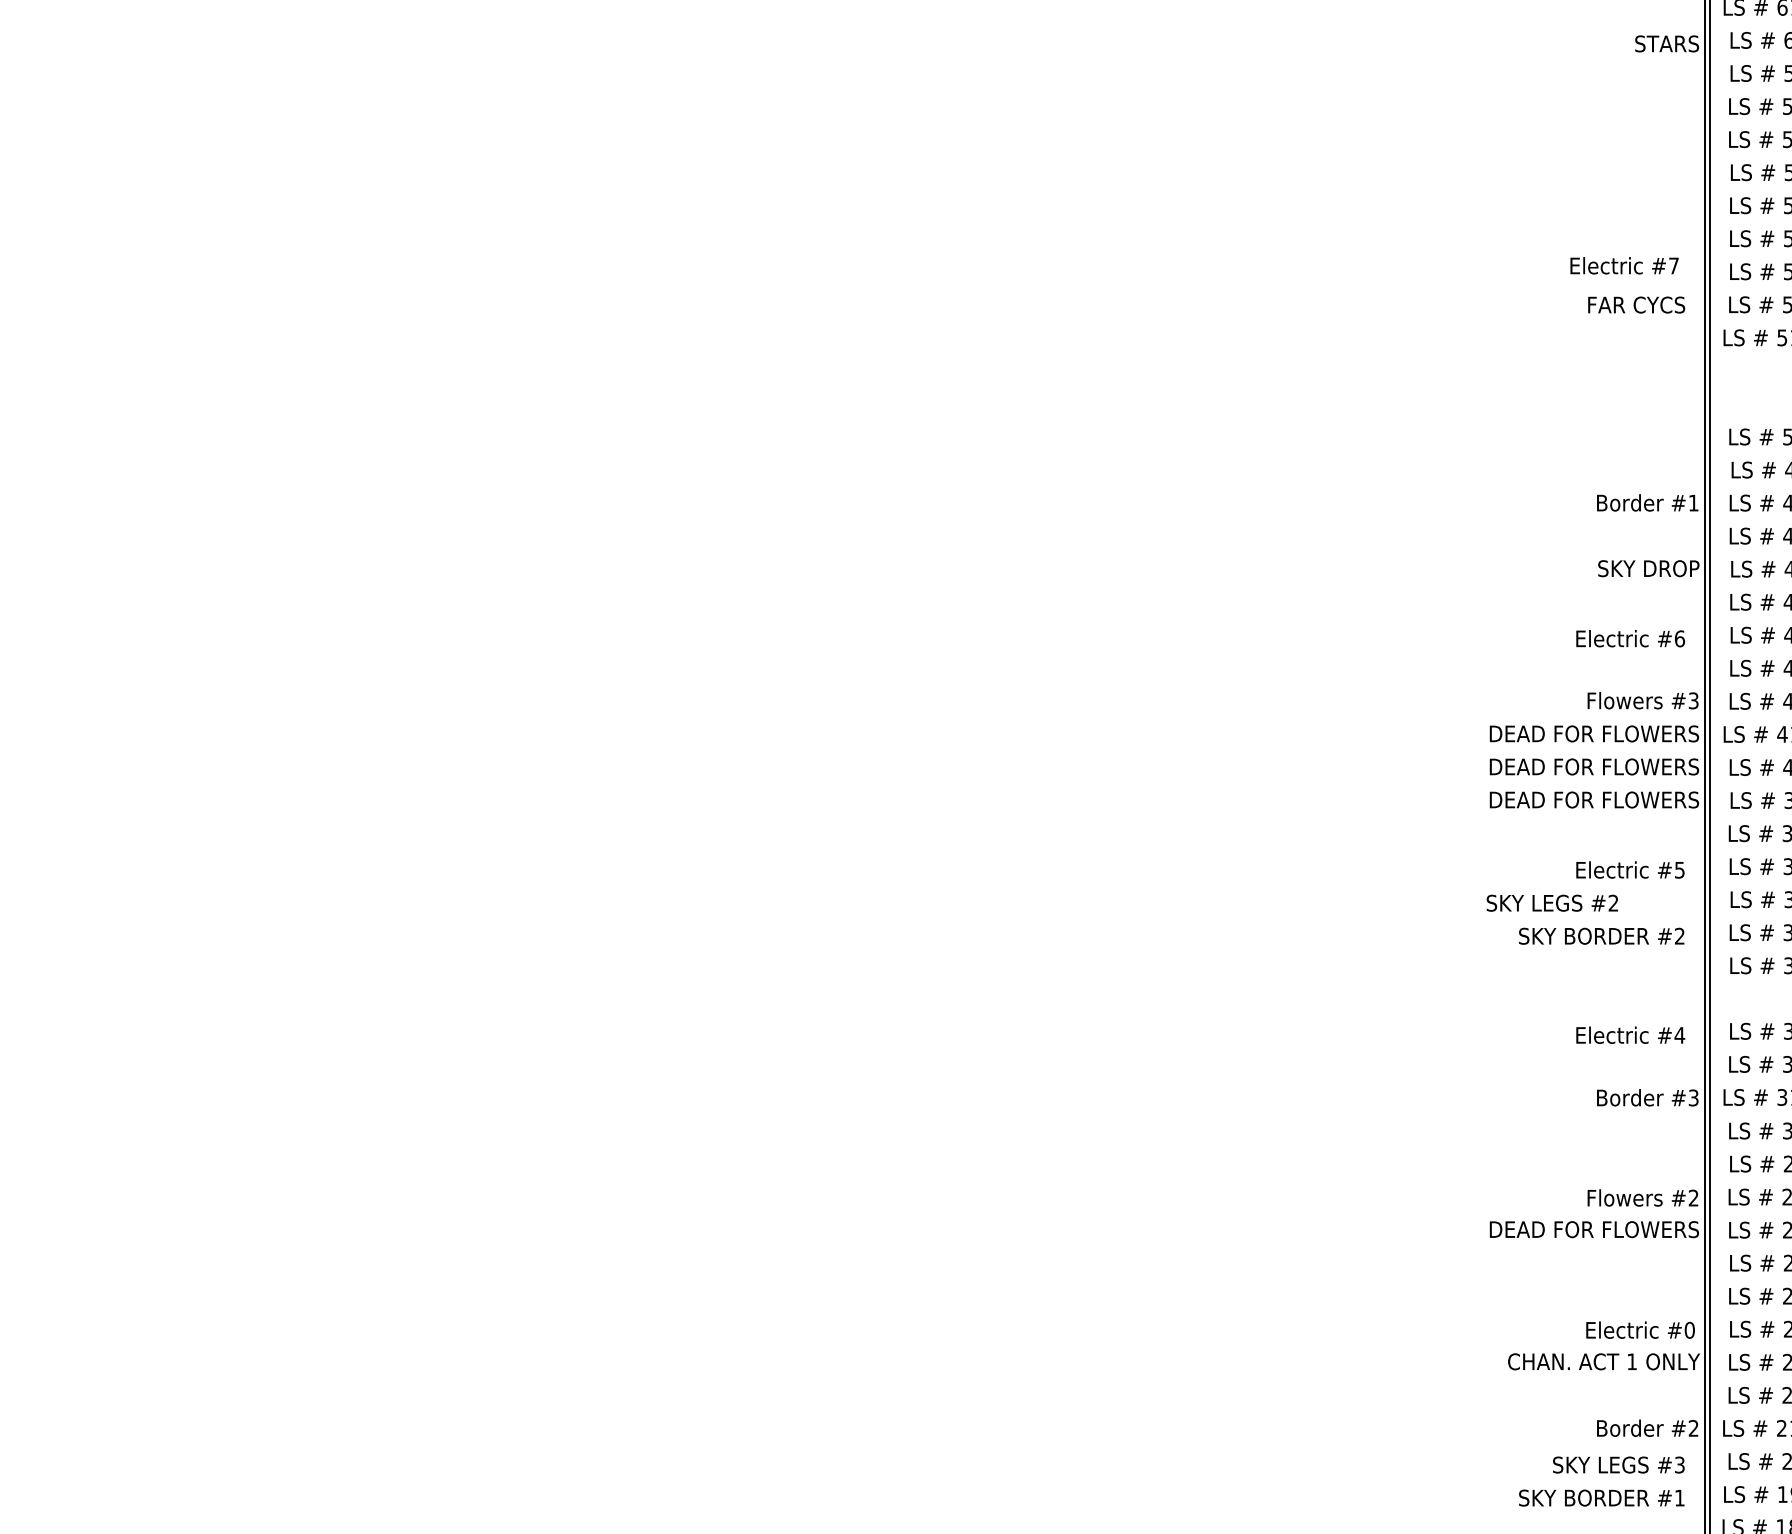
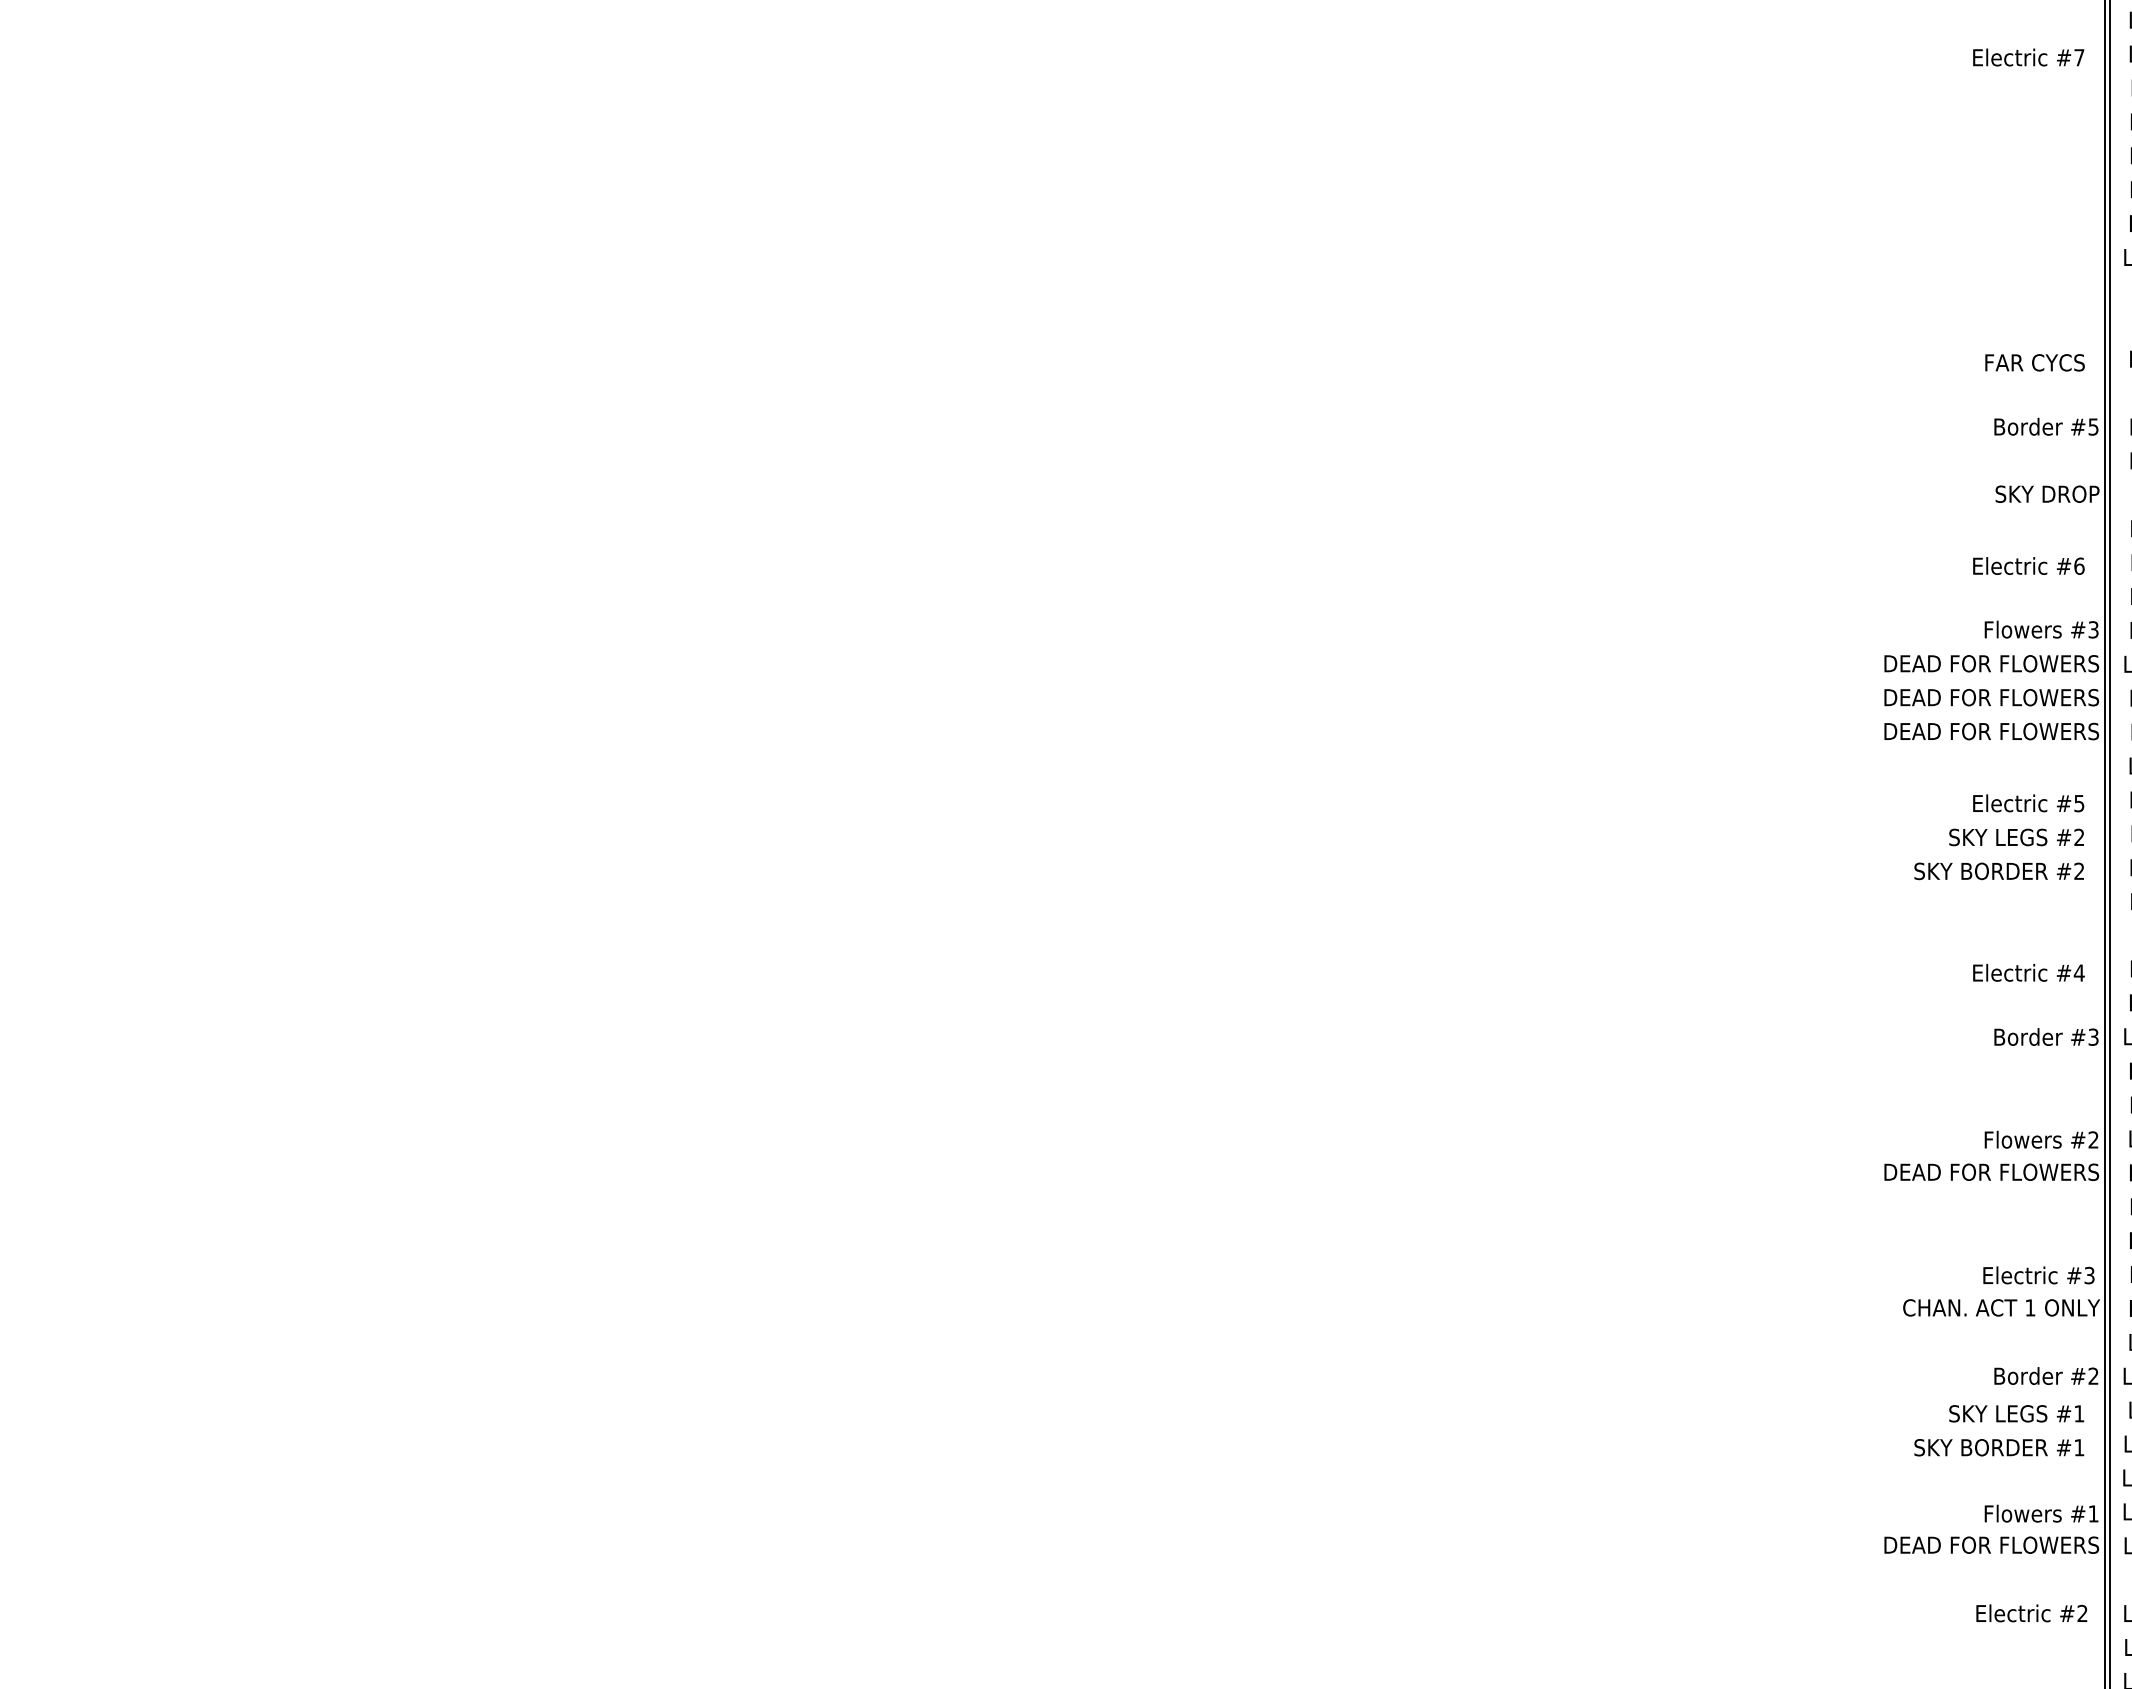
text: (1624, 265) -> (2028, 57), moved
text: (1636, 304) -> (2034, 362), moved
text: (1693, 502) -> (2093, 426), #1 -> #5
text: (1552, 903) -> (2016, 837), moved
text: (1689, 1330) -> (2089, 1275), #0 -> #3
text: (1679, 1464) -> (2079, 1413), #3 -> #1

